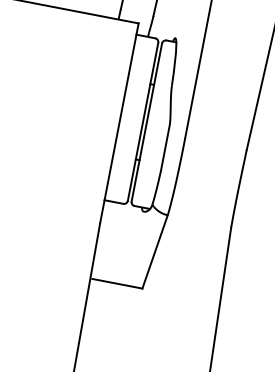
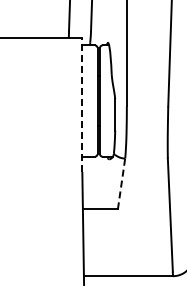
line: (119, 122) -> (82, 104), solid -> dashed
line: (155, 251) -> (121, 183), solid -> dashed

